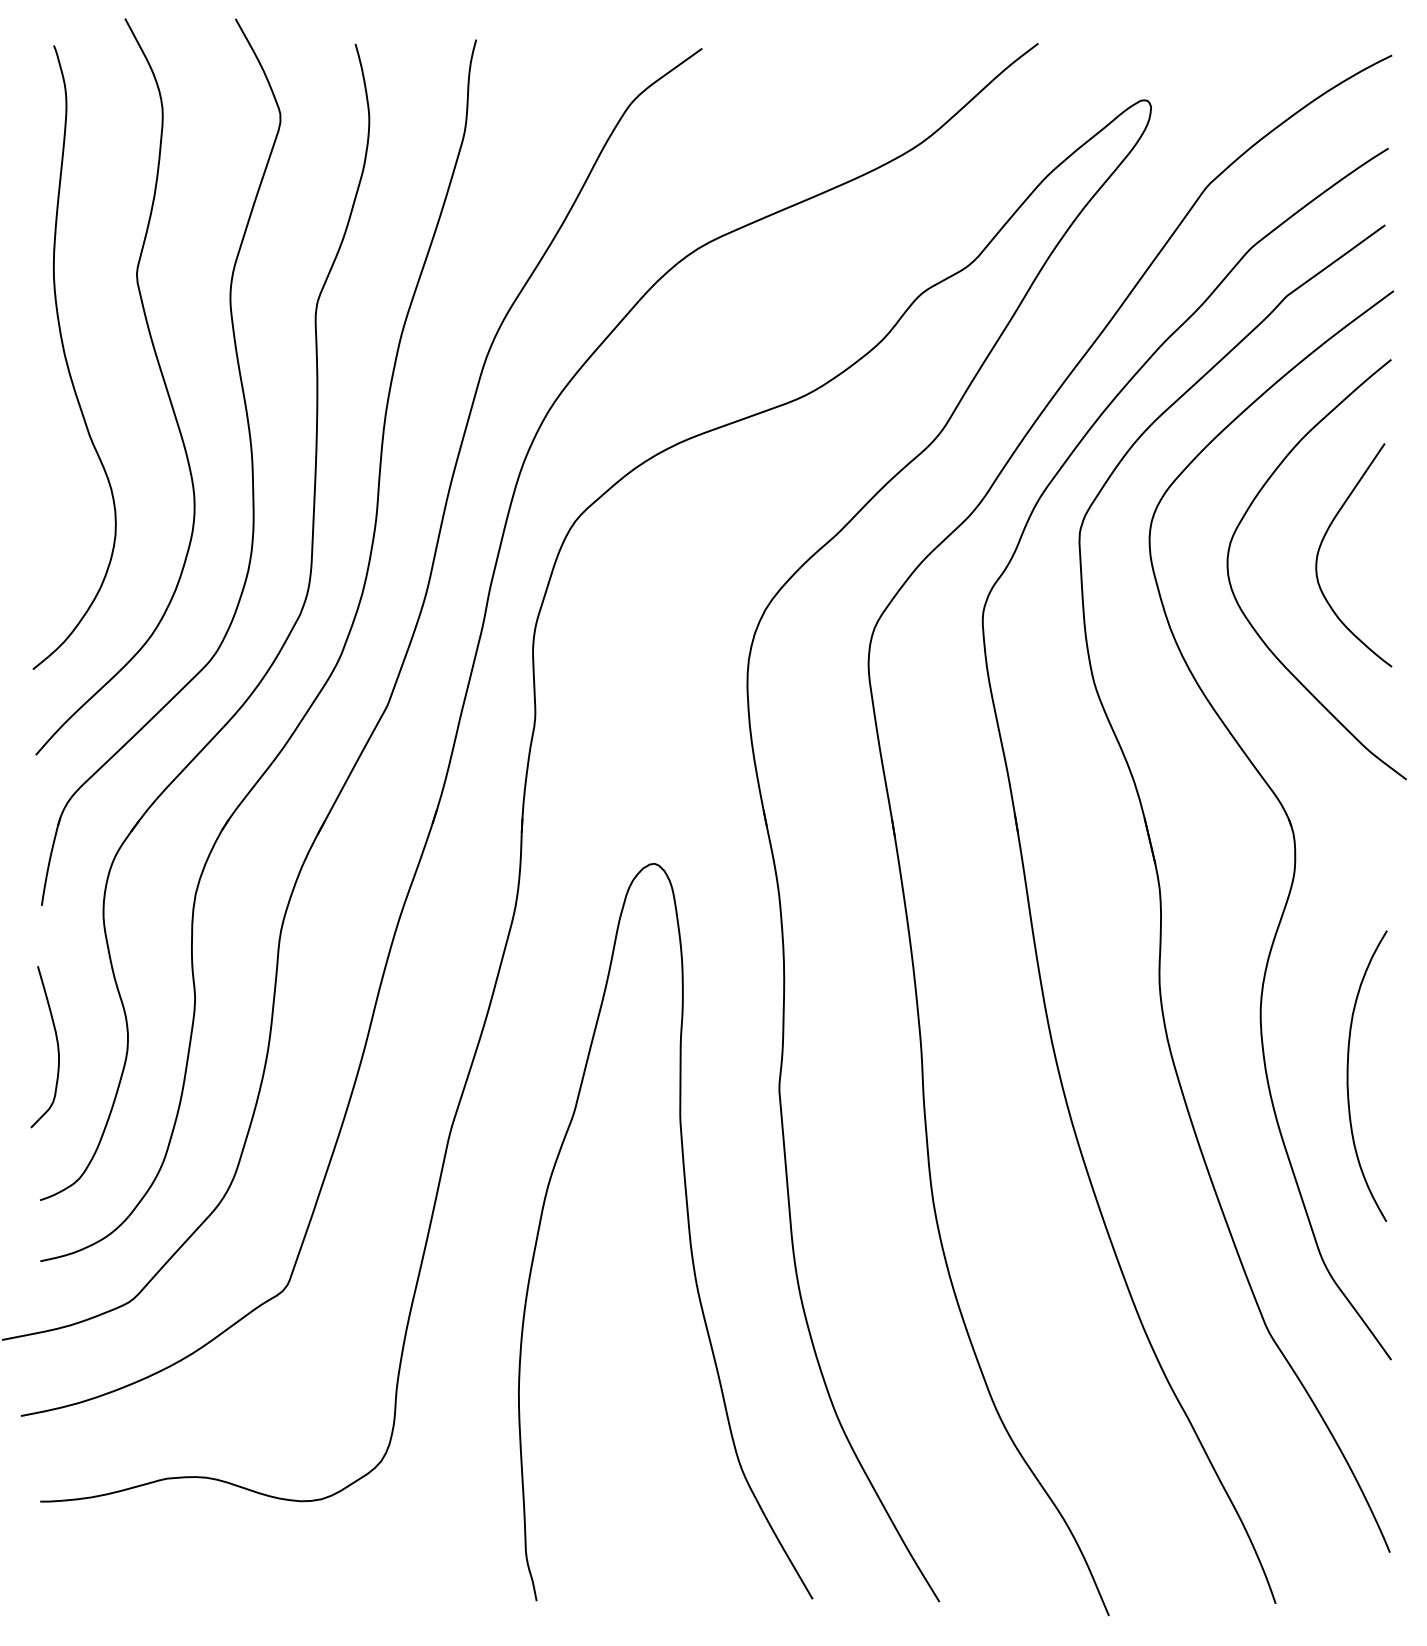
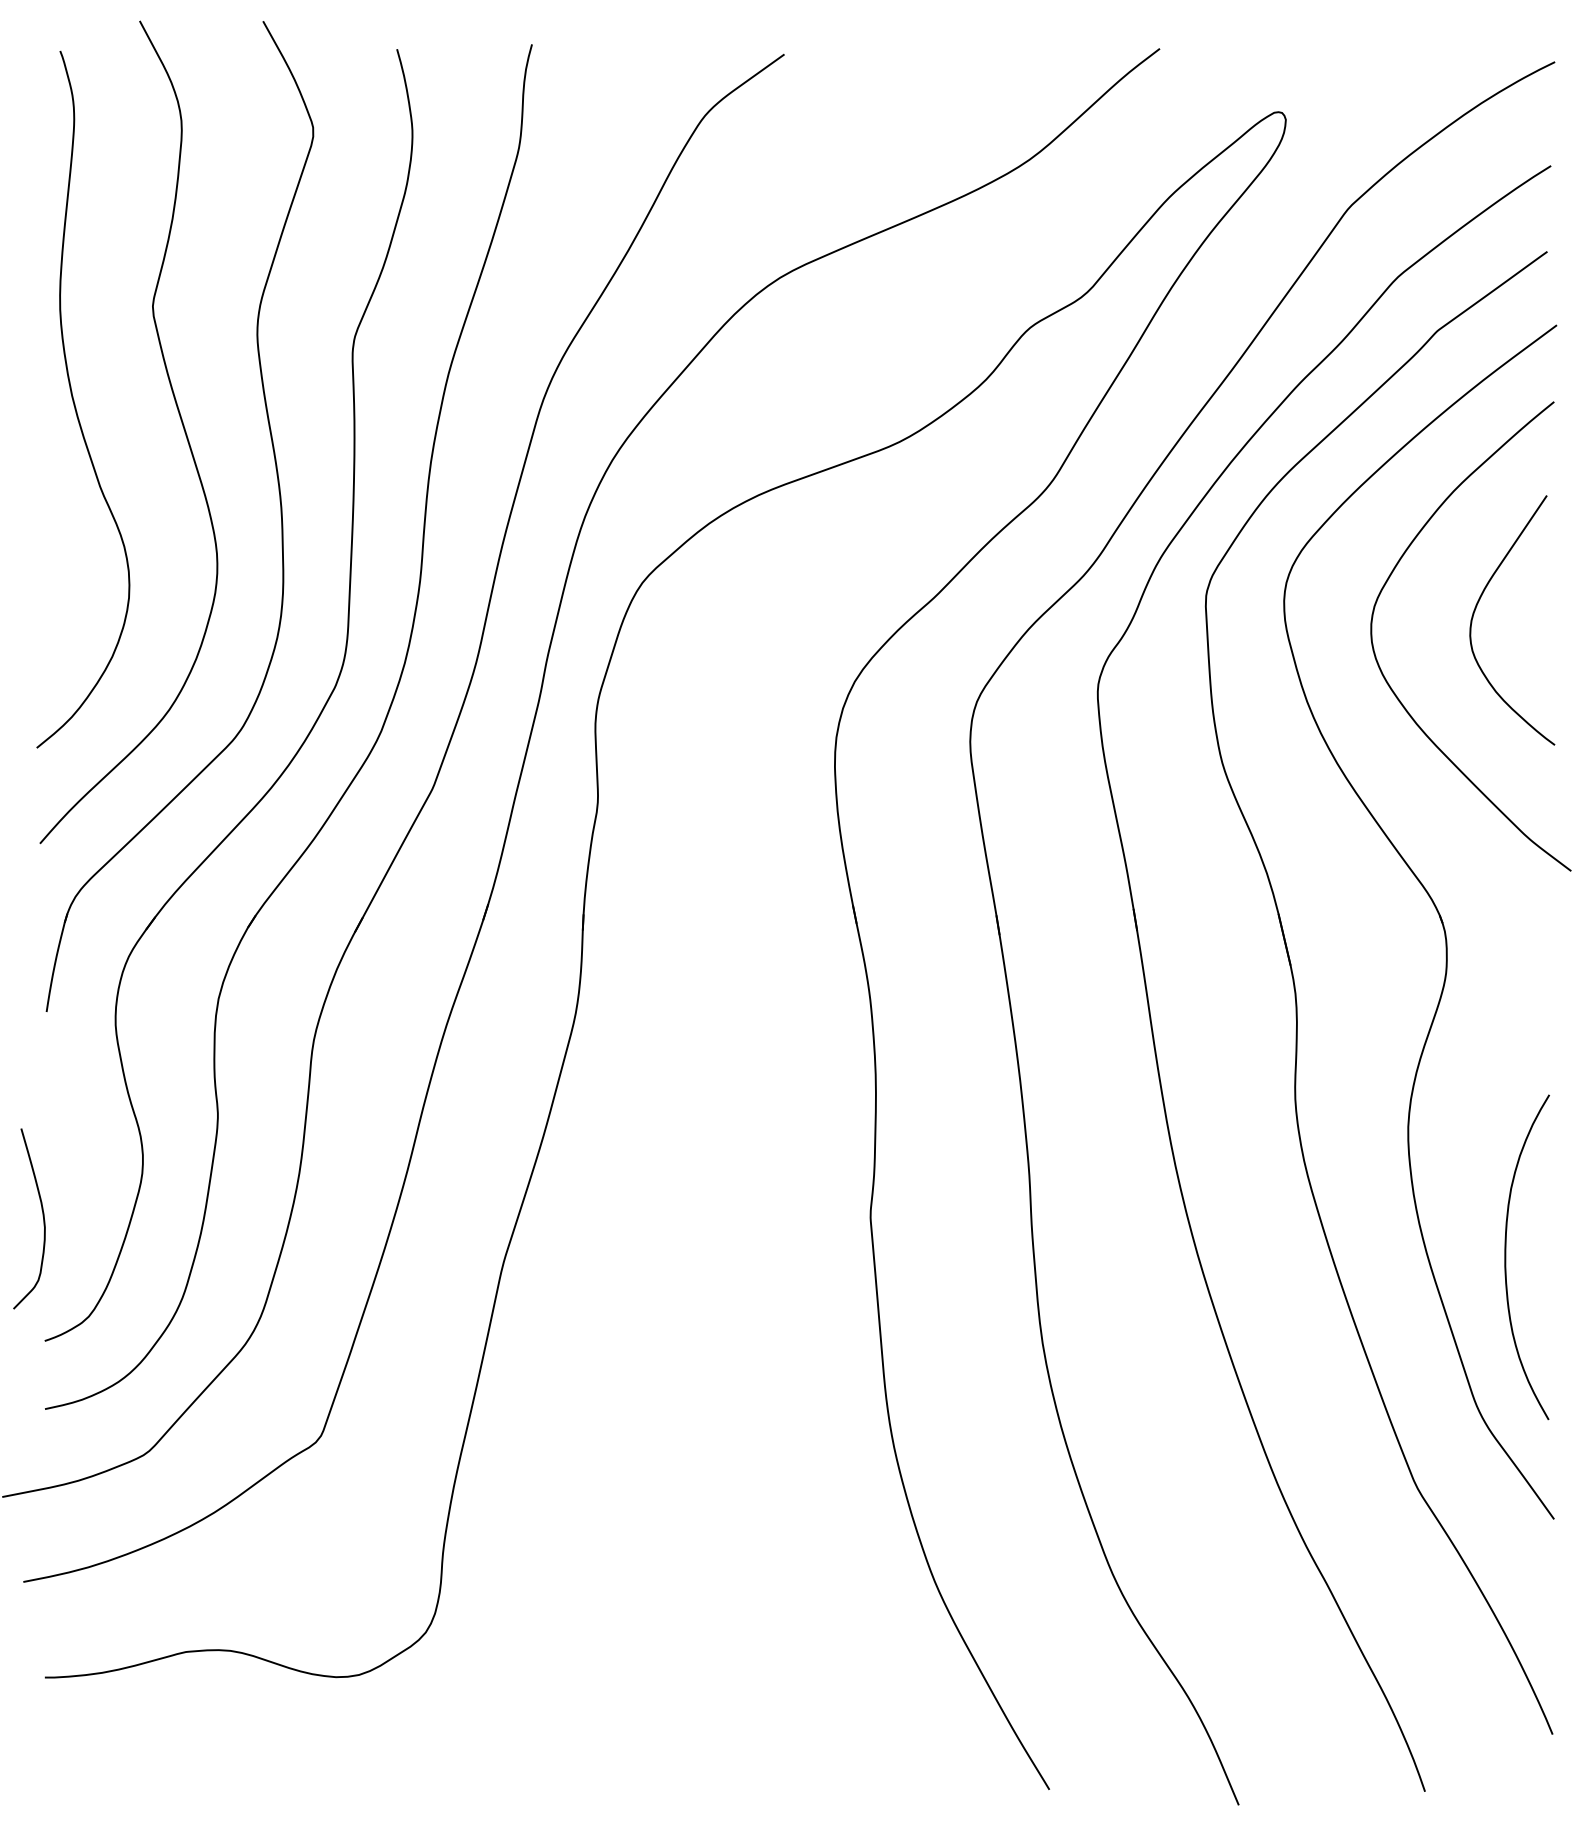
curve: (56, 1045) -> (42, 1216), moved
curve: (1348, 1076) -> (1506, 1257), moved
curve: (687, 1228) -> (768, 1372), removed

